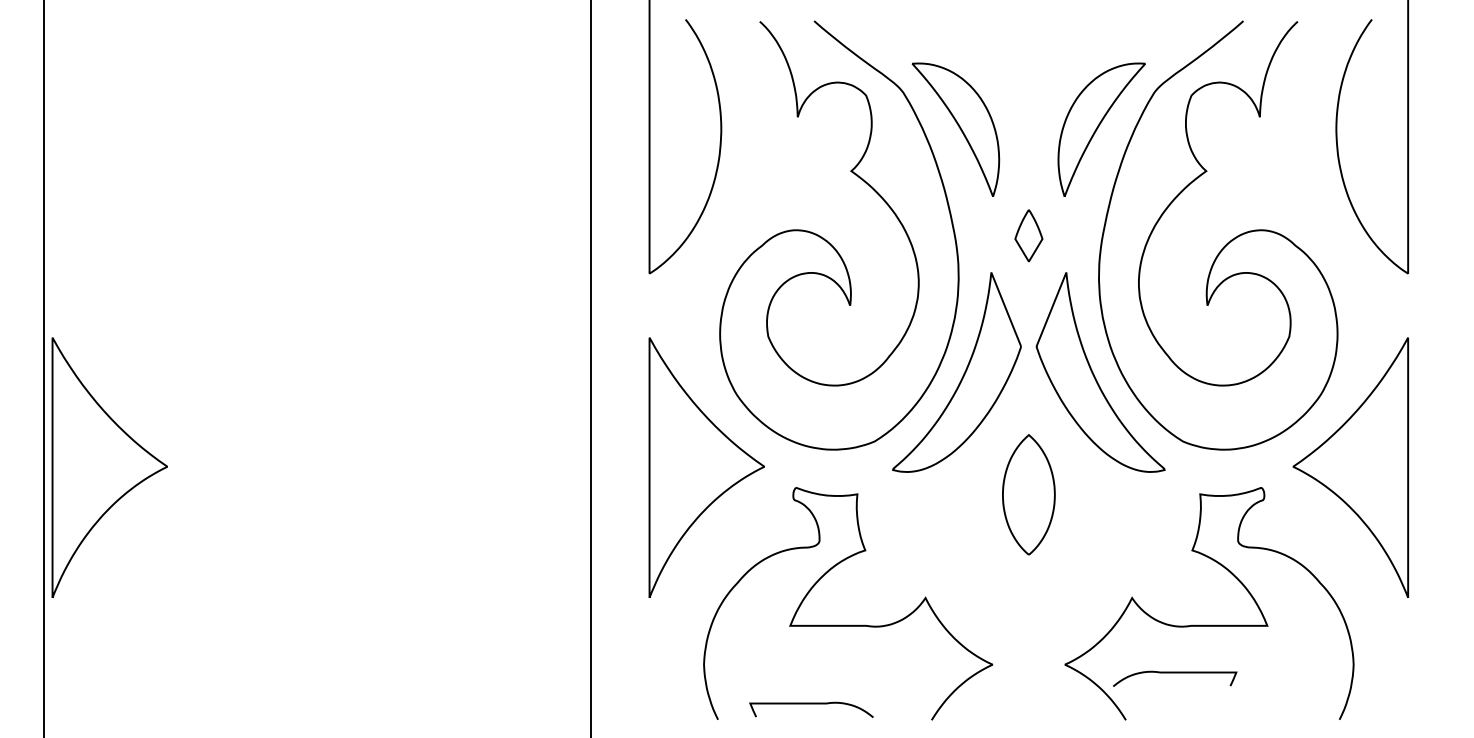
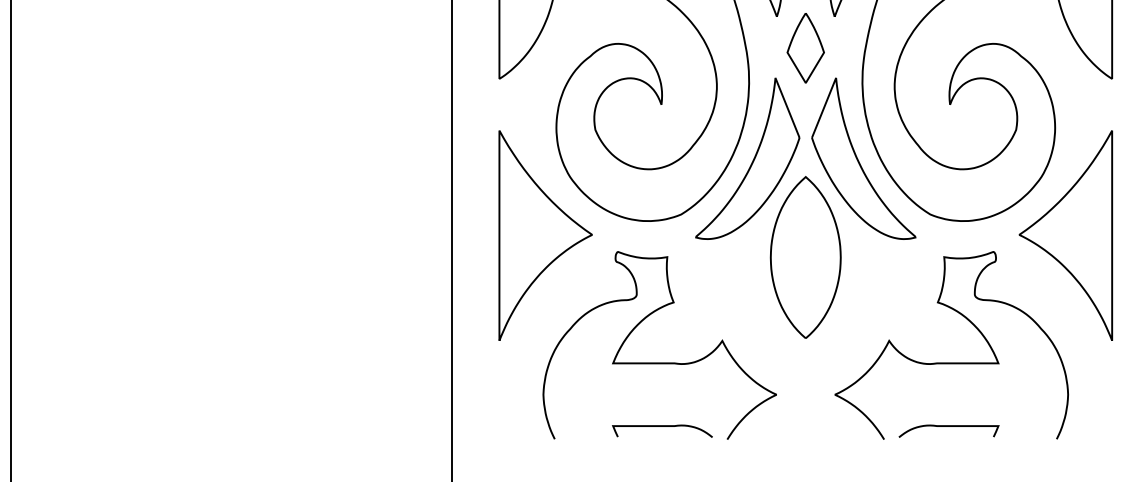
part: (1028, 235) -> (805, 48), size x1.67
part: (109, 467) -> (63, 235), removed
part: (1028, 494) -> (805, 257), size x1.67
curve: (1175, 673) -> (949, 426), moved
curve: (811, 704) -> (662, 426), moved

